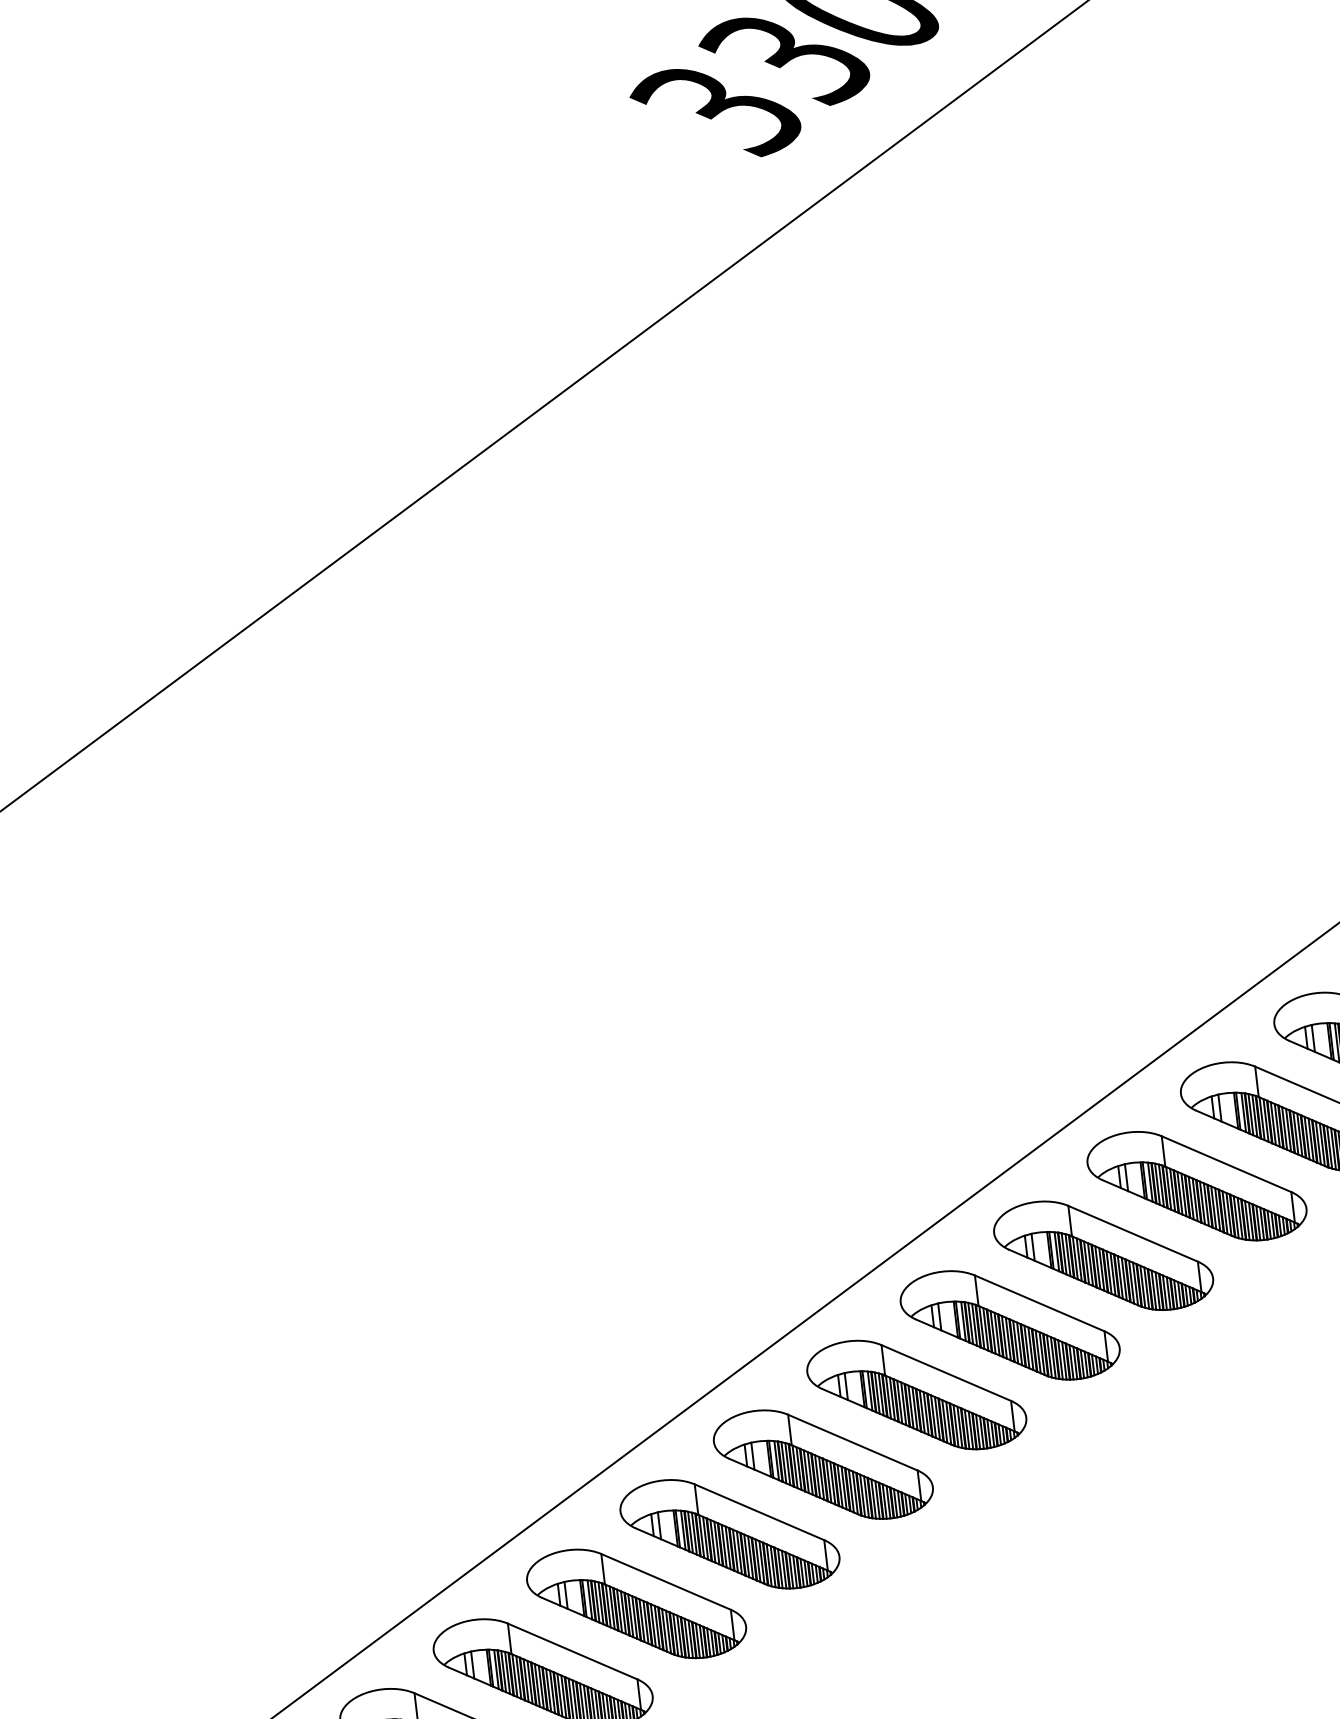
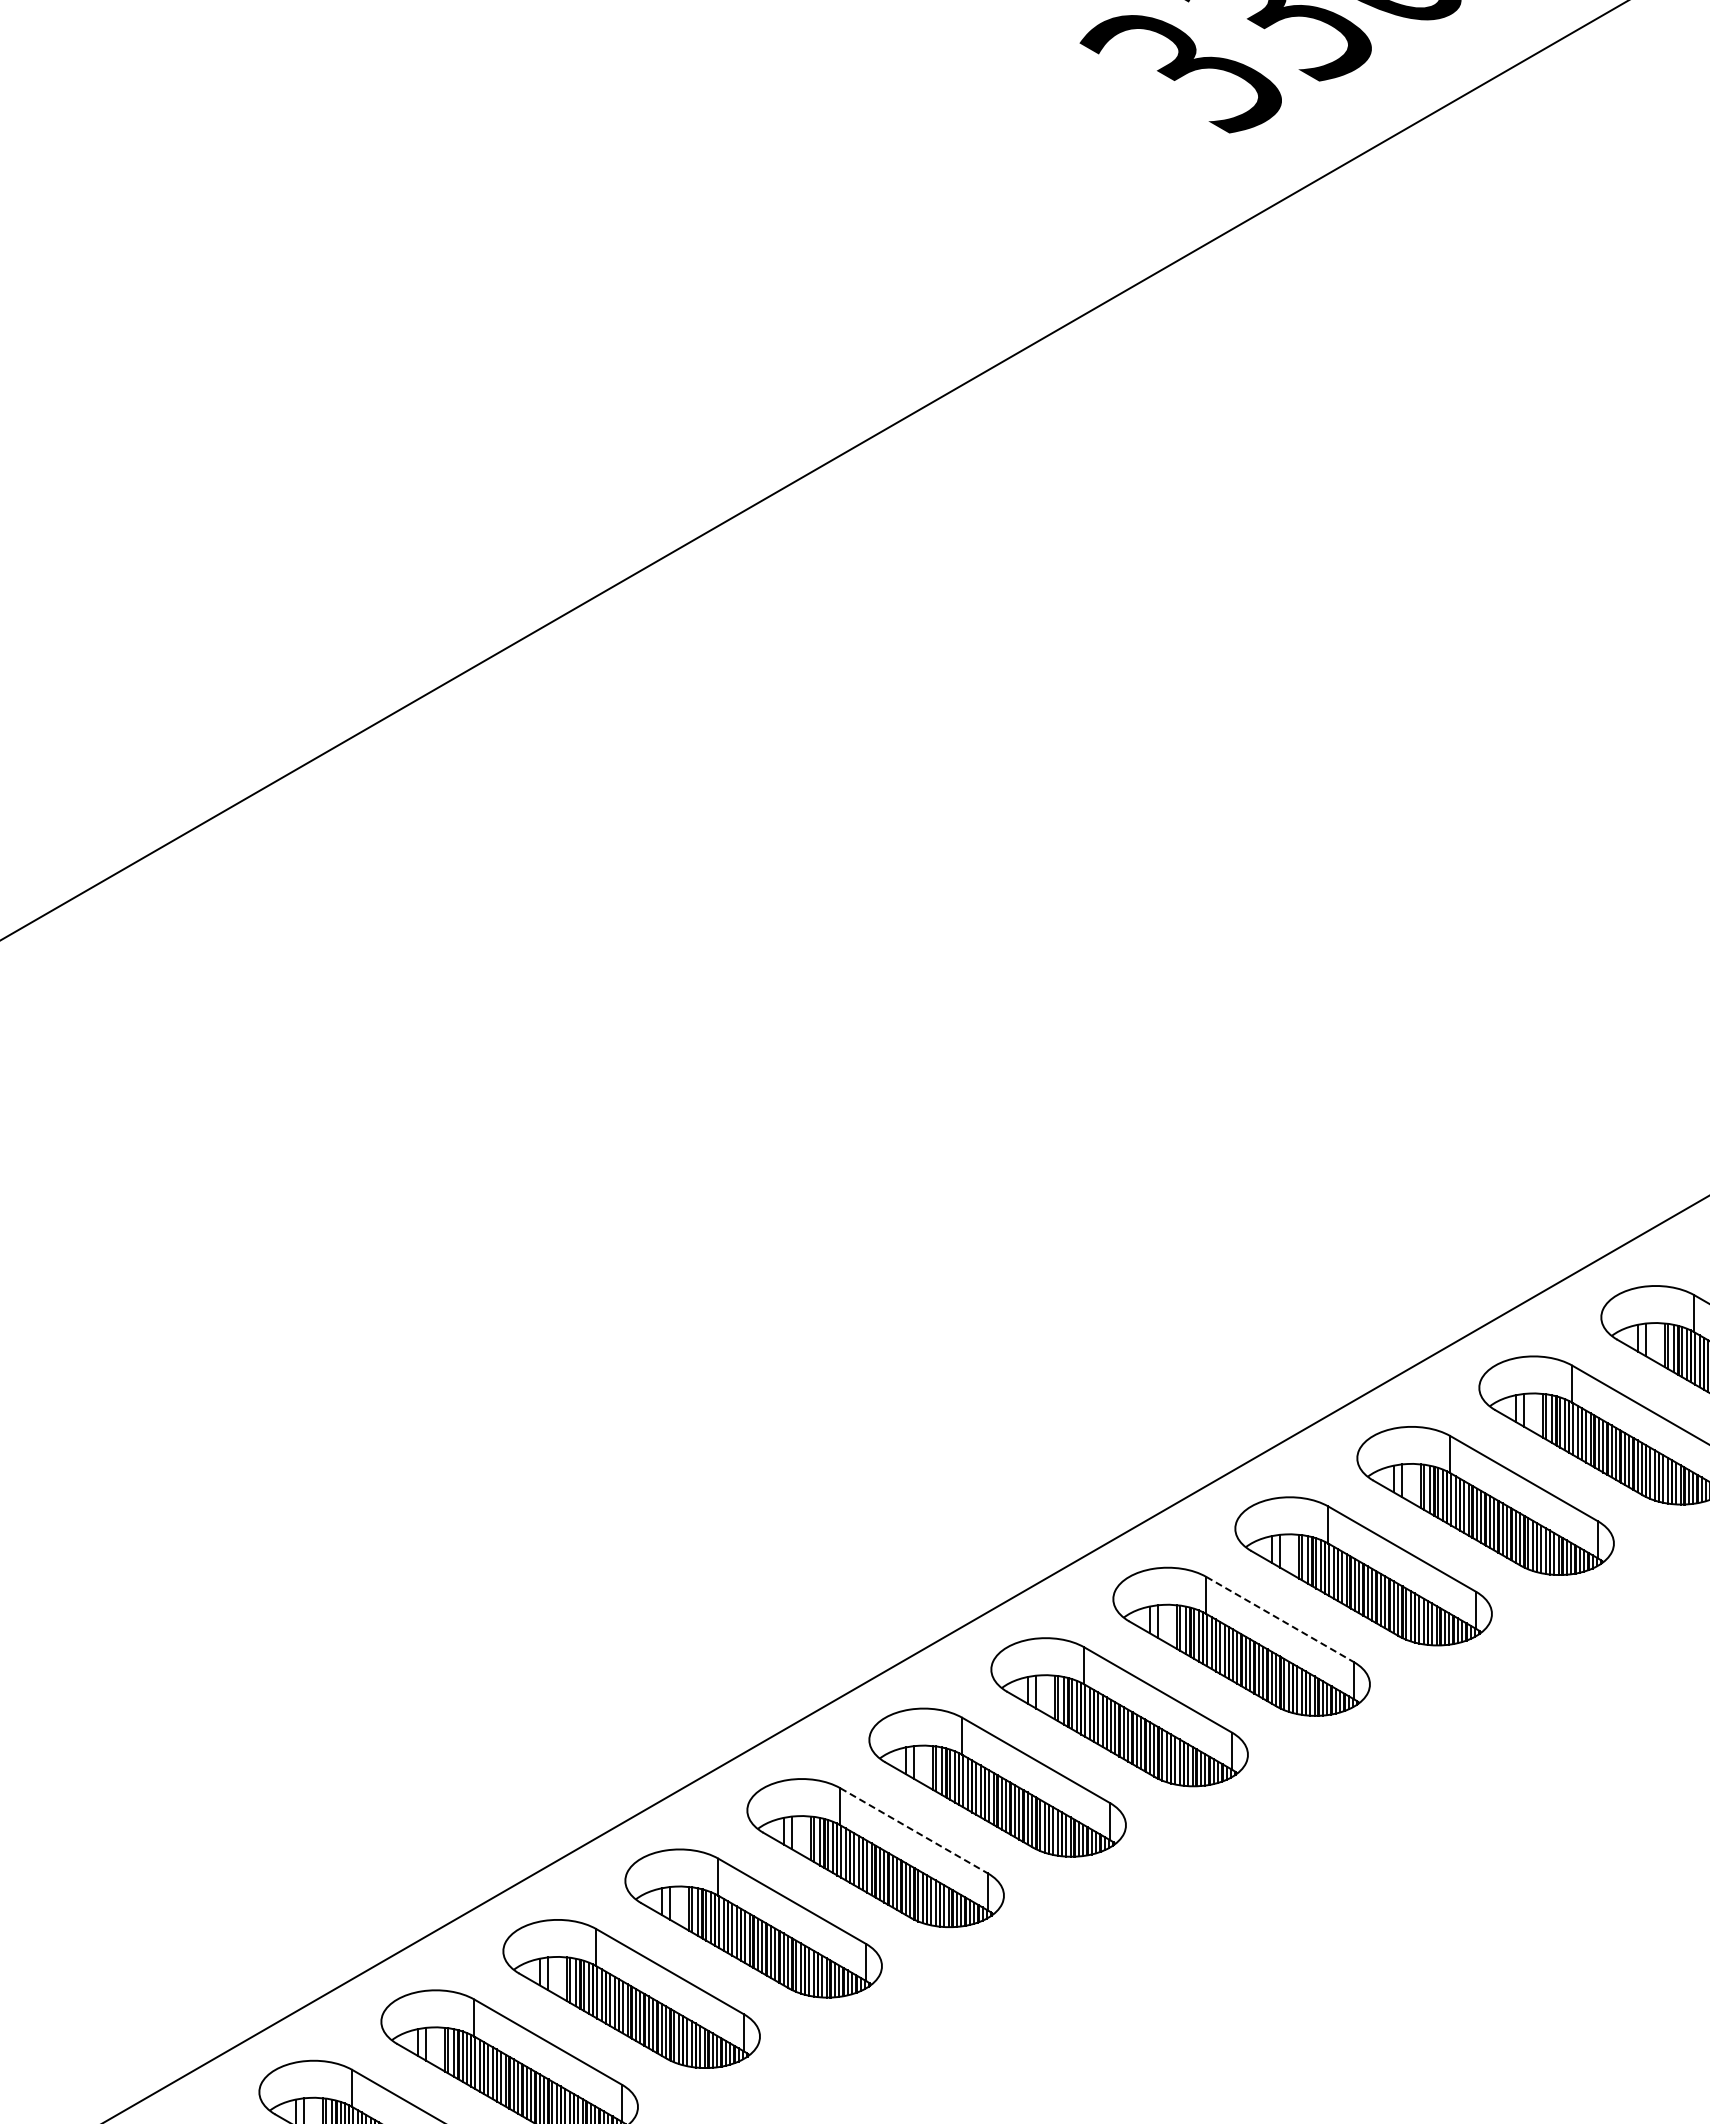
line: (946, 1372) -> (1280, 1619), solid -> dashed
line: (666, 1582) -> (914, 1831), solid -> dashed

